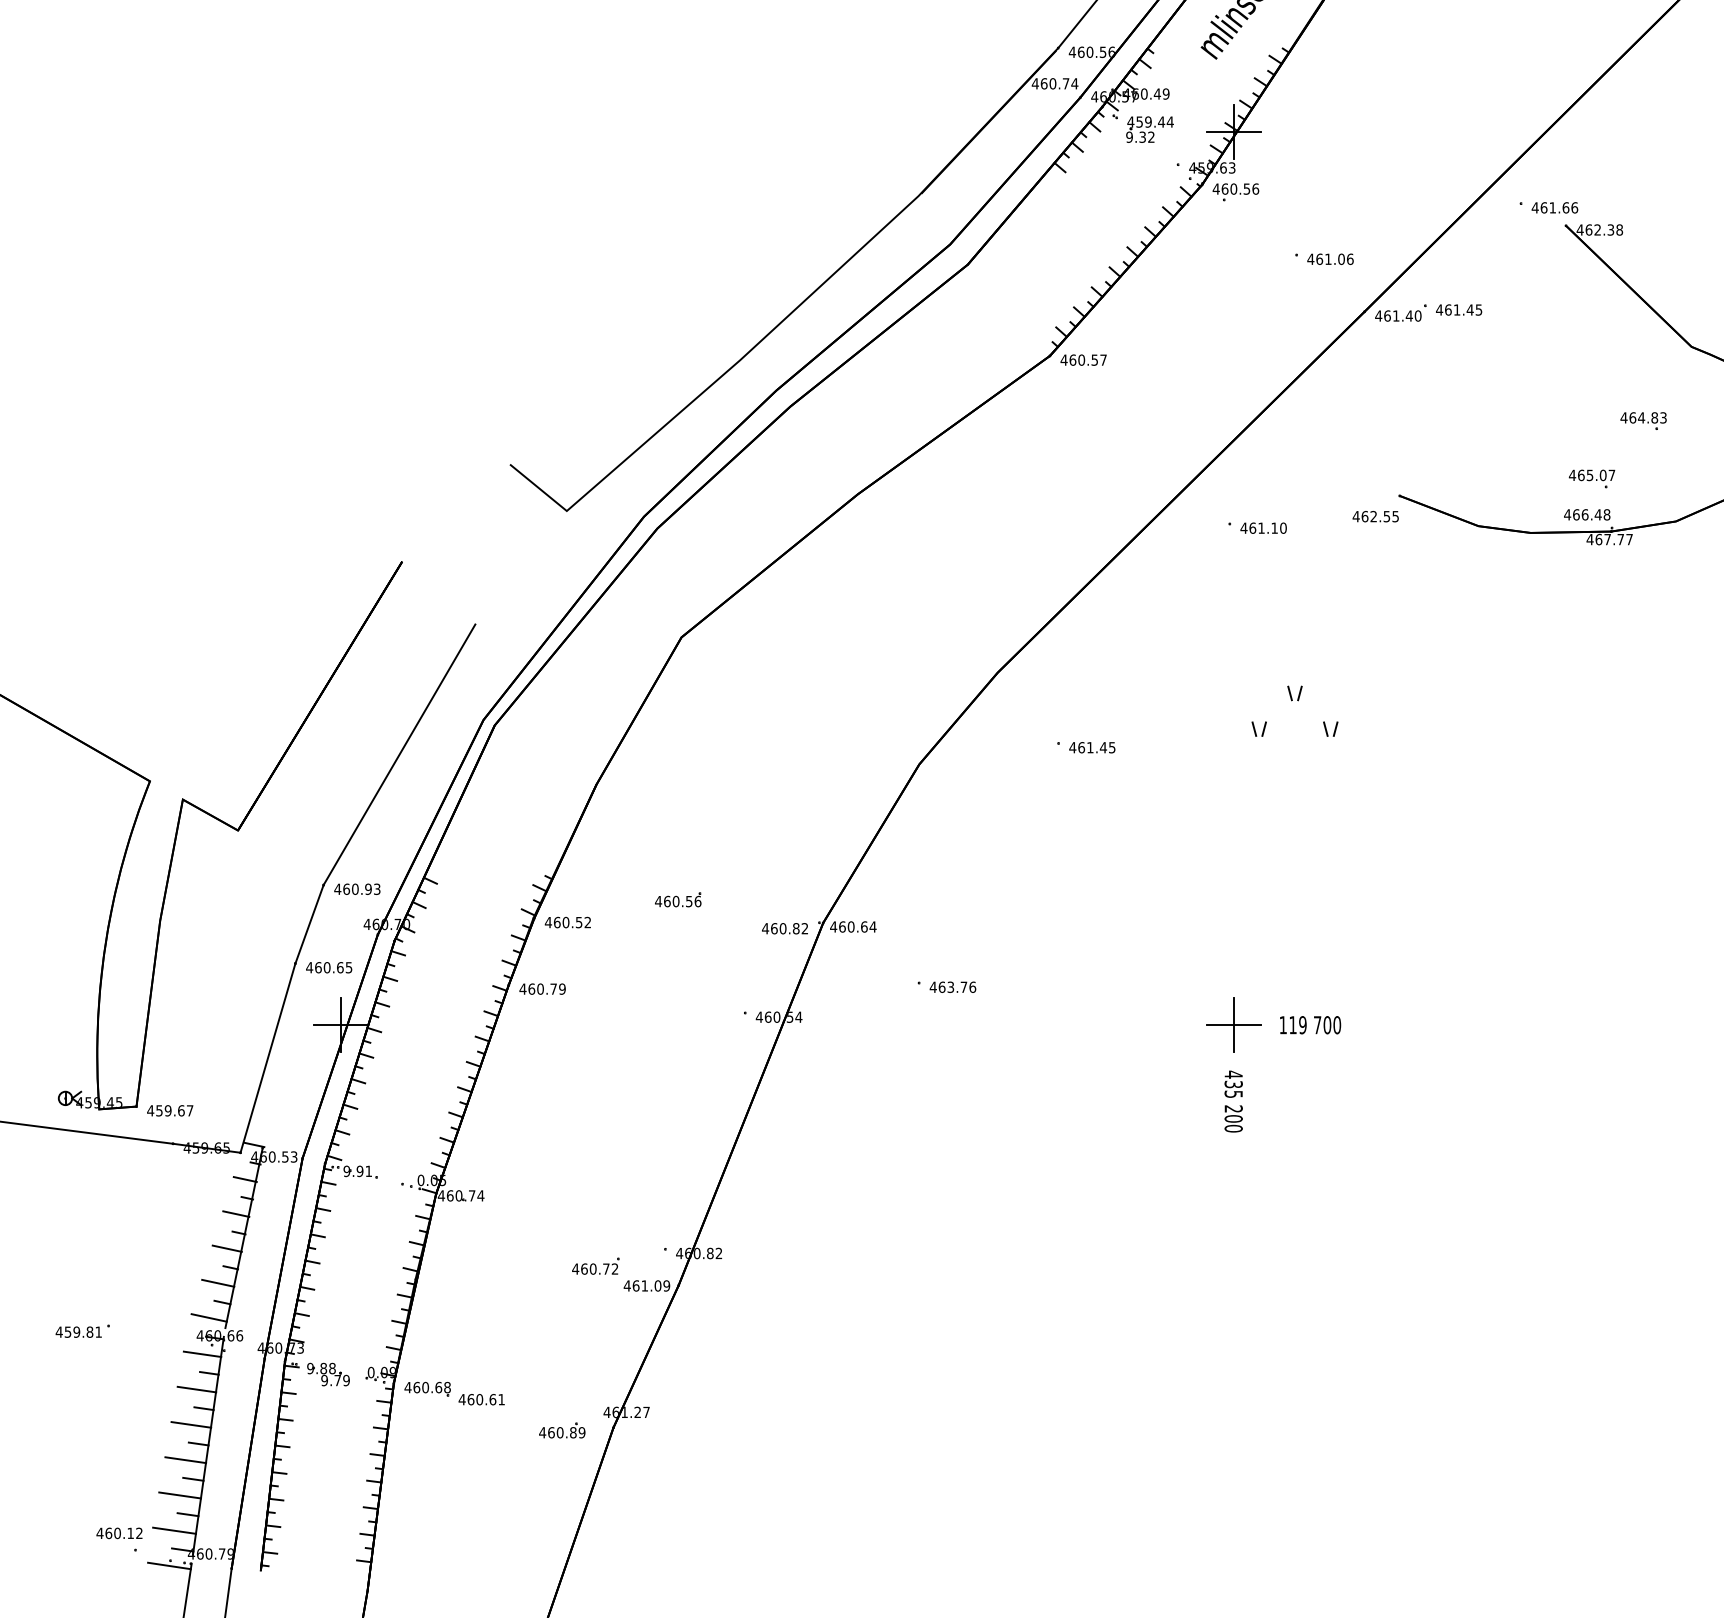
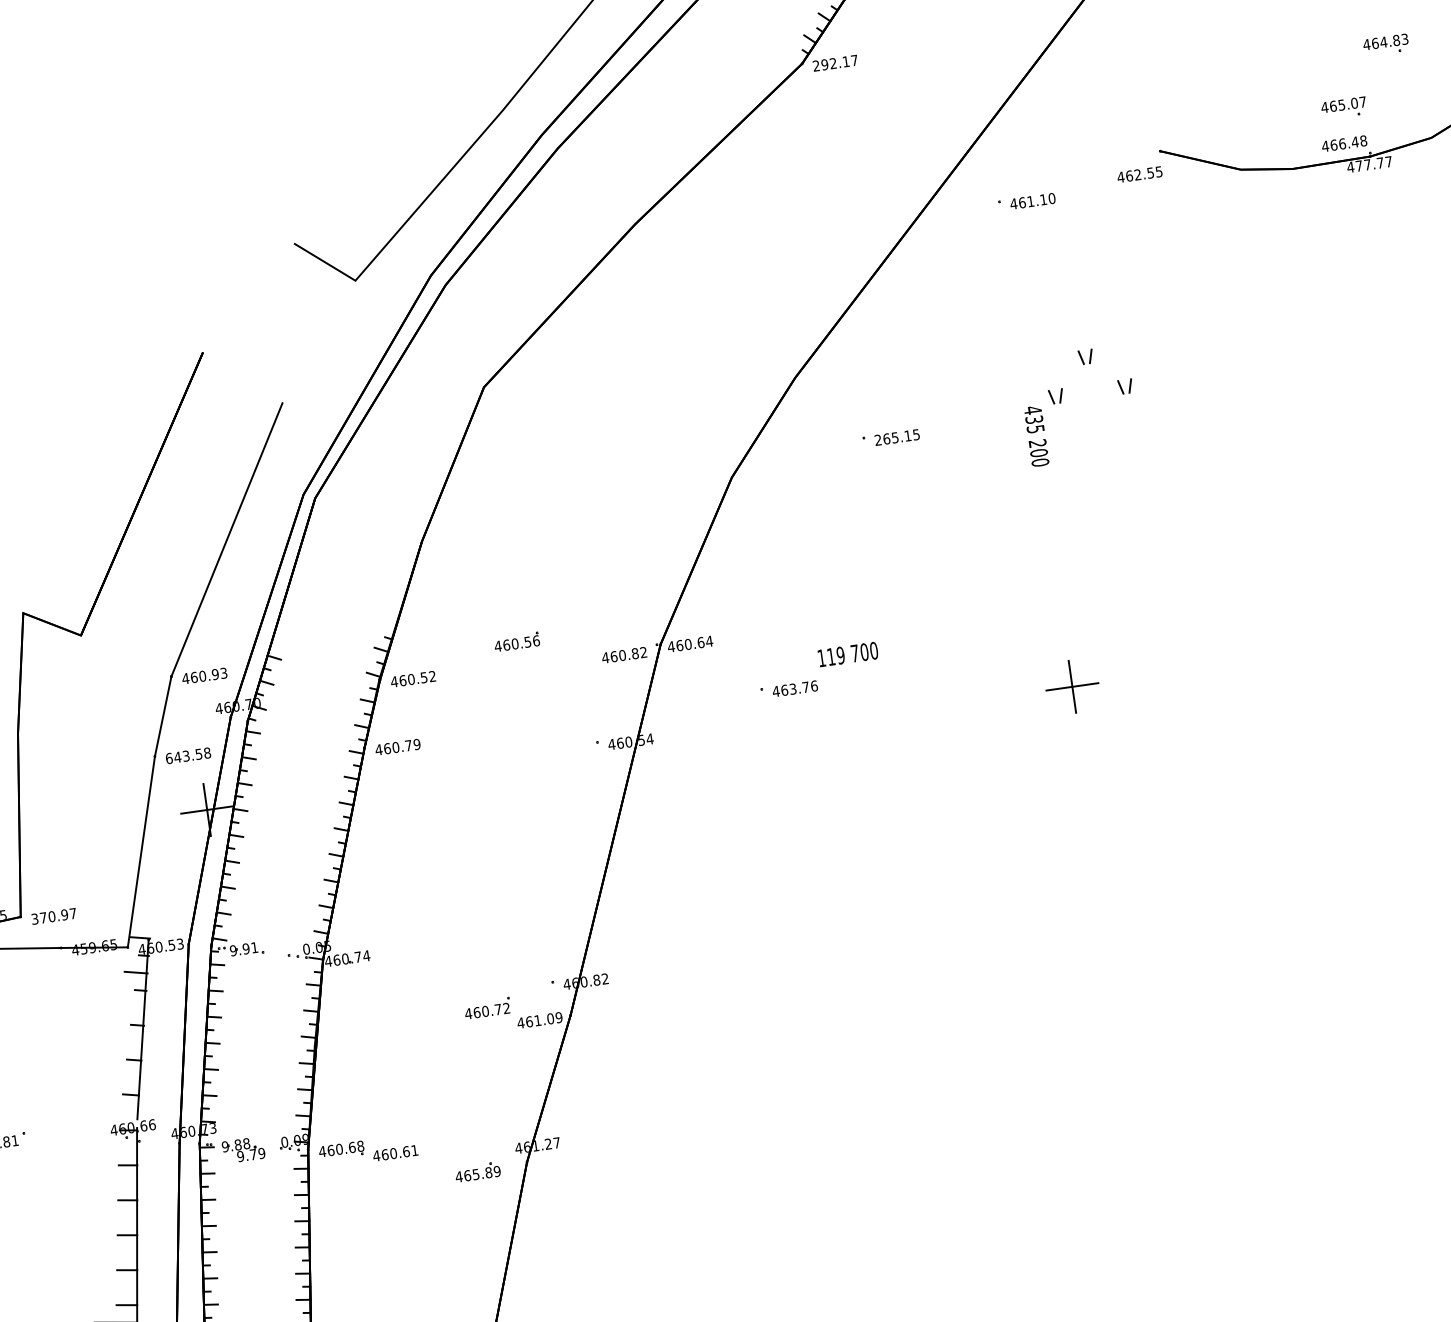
text: (1078, 359) -> (830, 63), 460.57 -> 292.17
text: (1598, 539) -> (1358, 166), 467.77 -> 477.77
text: (1087, 747) -> (892, 437), 461.45 -> 265.15
text: (329, 967) -> (188, 755), 460.65 -> 643.58
text: (1310, 1025) -> (848, 654), moved
text: (1233, 1101) -> (1036, 436), moved
text: (165, 1110) -> (49, 916), 459.67 -> 370.97
line: (236, 1213) -> (132, 1006), removed
line: (226, 1248) -> (127, 1042), removed
line: (218, 1282) -> (124, 1076), removed
line: (208, 1317) -> (119, 1111), removed
line: (202, 1354) -> (118, 1148), removed
line: (196, 1389) -> (117, 1182), removed
line: (191, 1424) -> (117, 1217), removed
text: (559, 1432) -> (475, 1174), 460.89 -> 465.89
line: (185, 1460) -> (116, 1253), removed
line: (180, 1495) -> (116, 1287), removed

